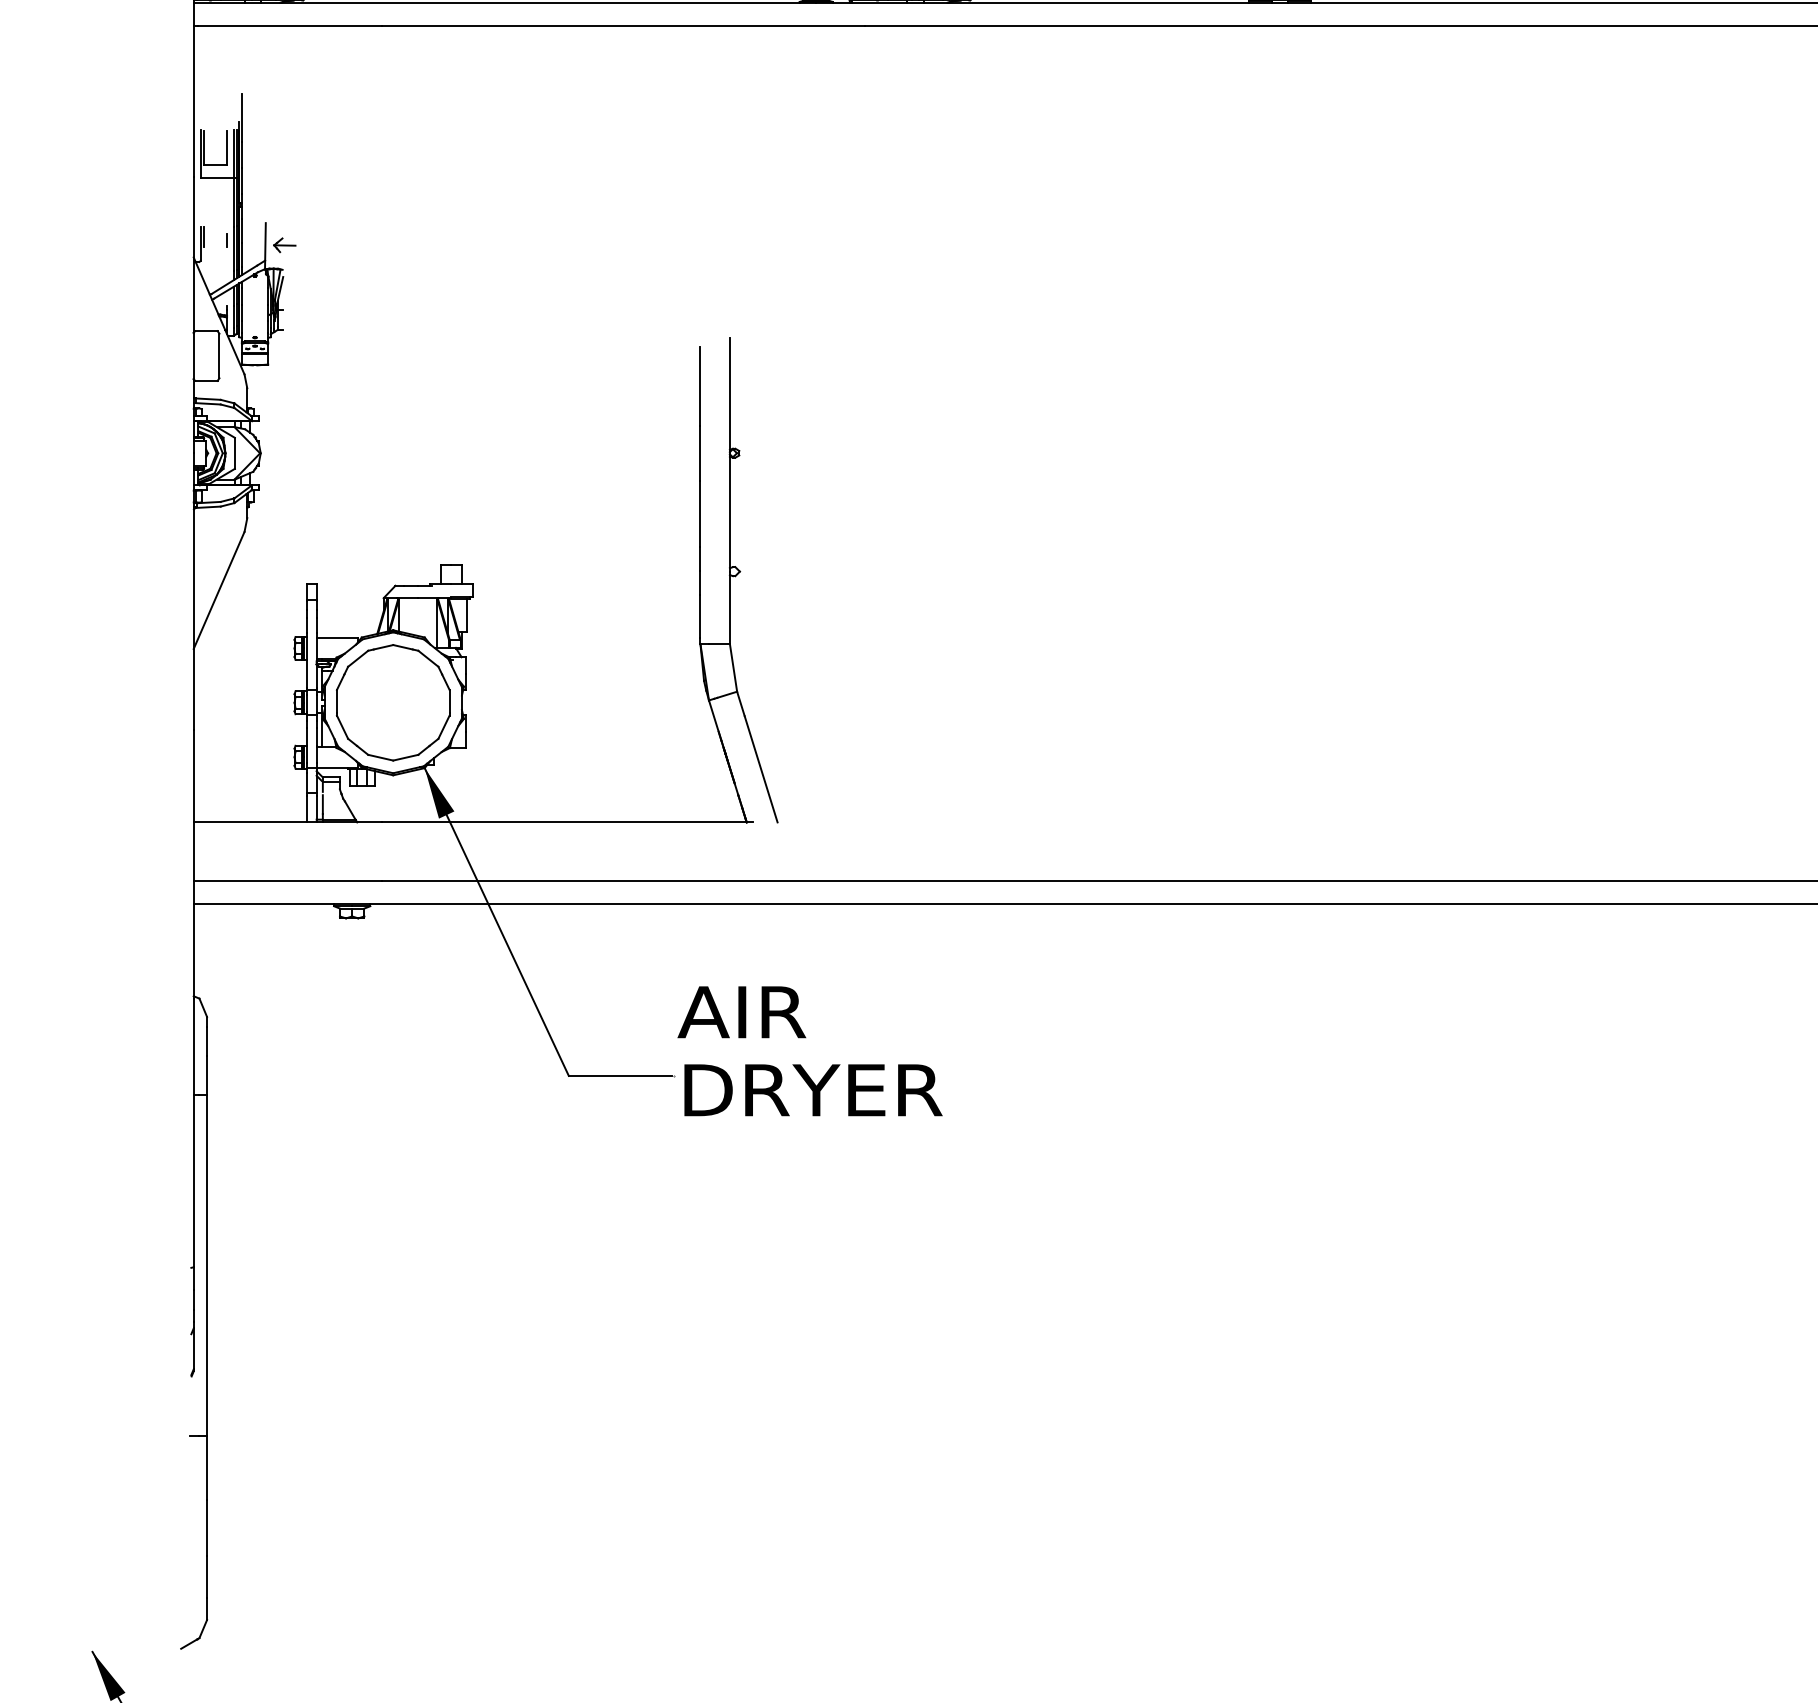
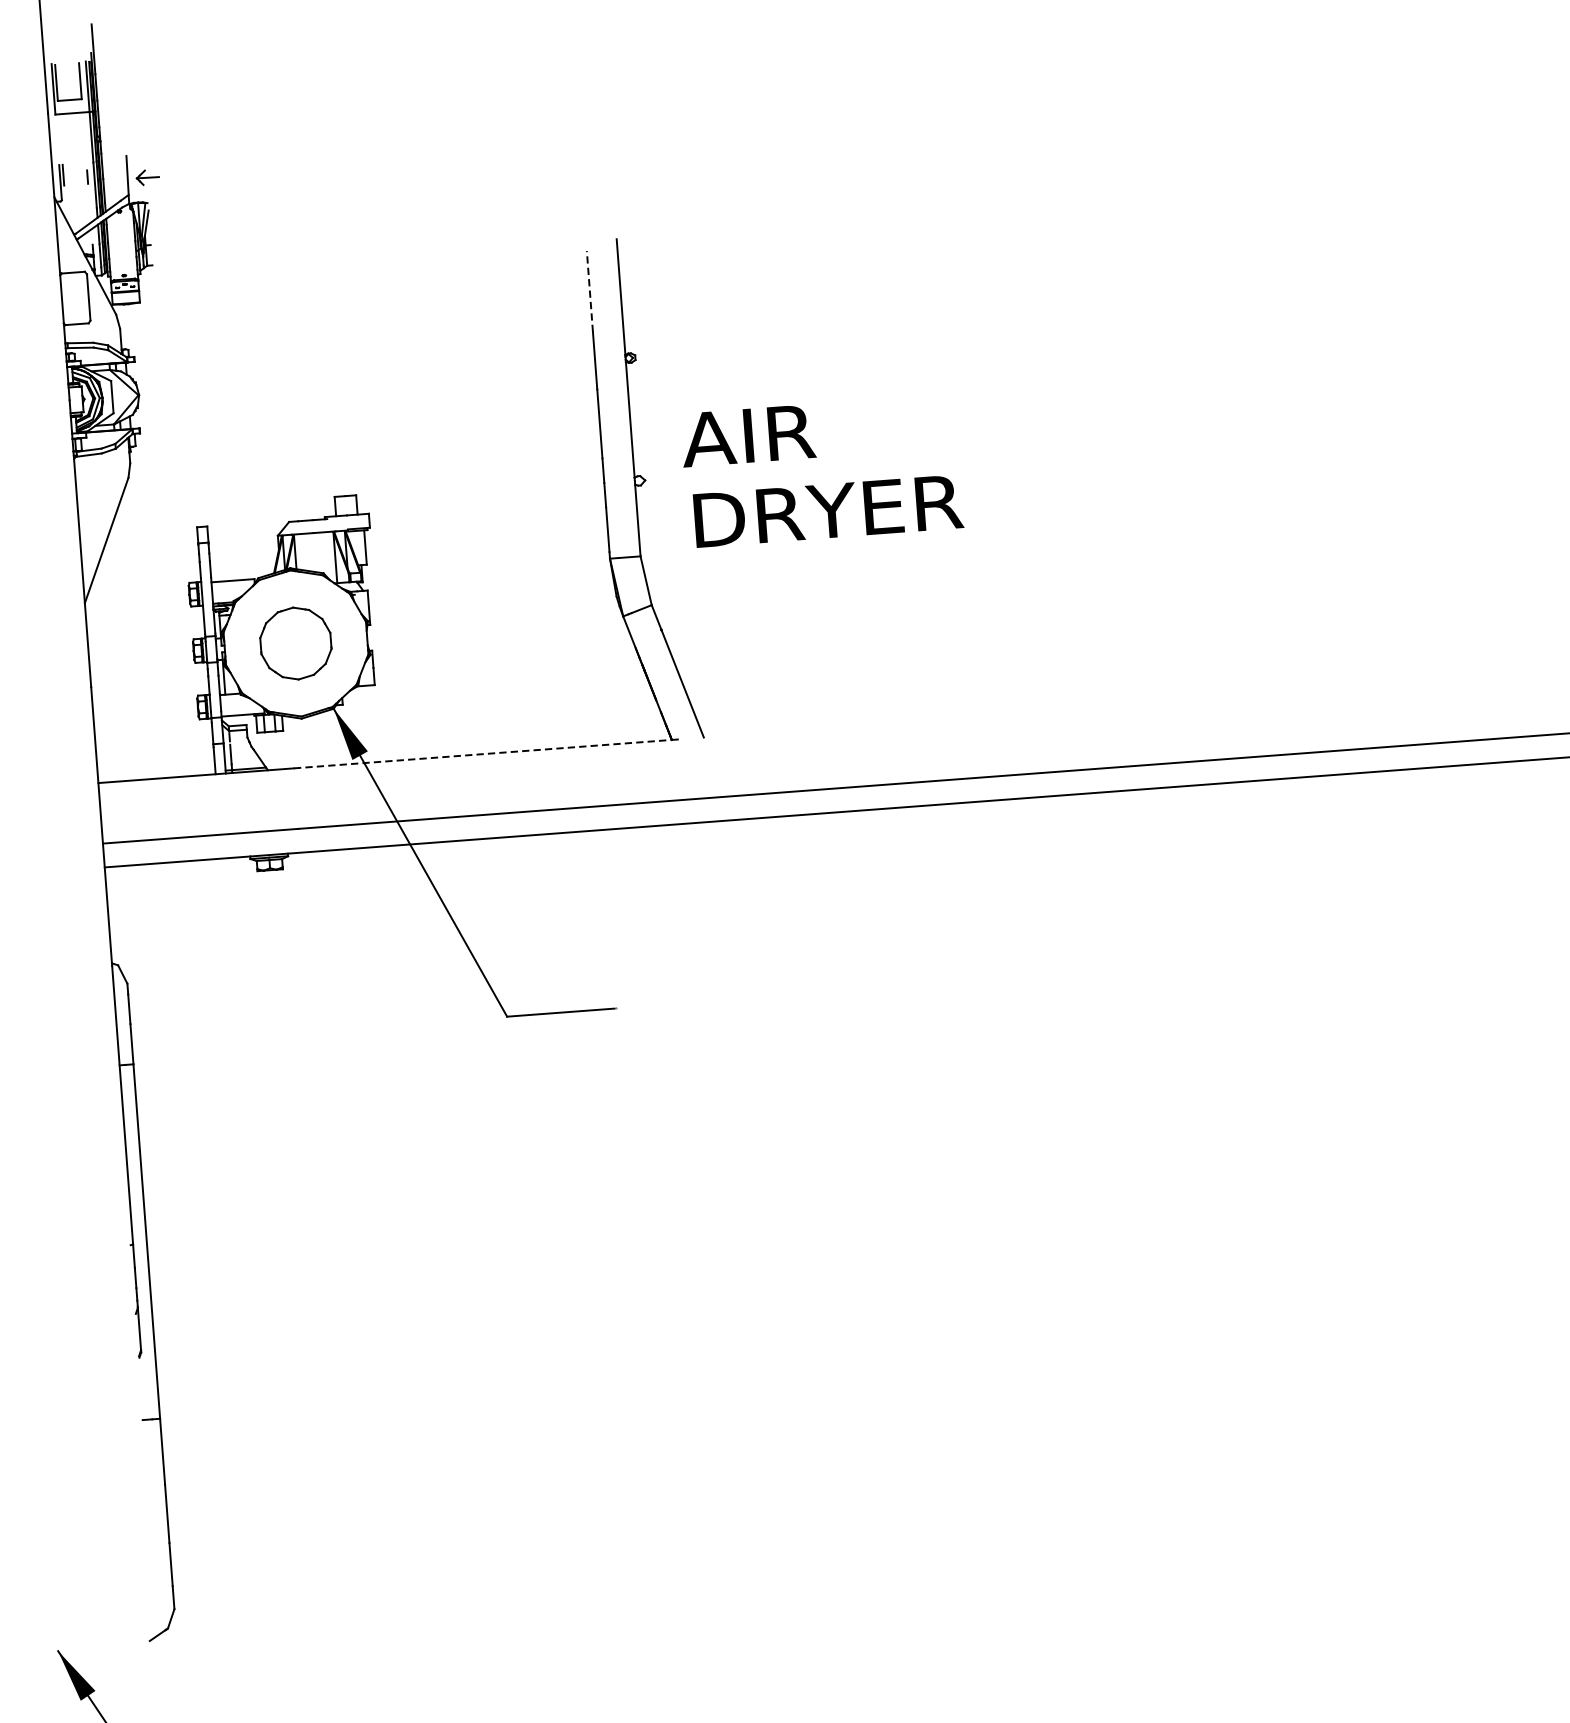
line: (700, 386) -> (589, 291), solid -> dashed
part: (392, 702) -> (295, 643), size x0.6
line: (565, 822) -> (483, 754), solid -> dashed
text: (809, 1051) -> (821, 471), moved

